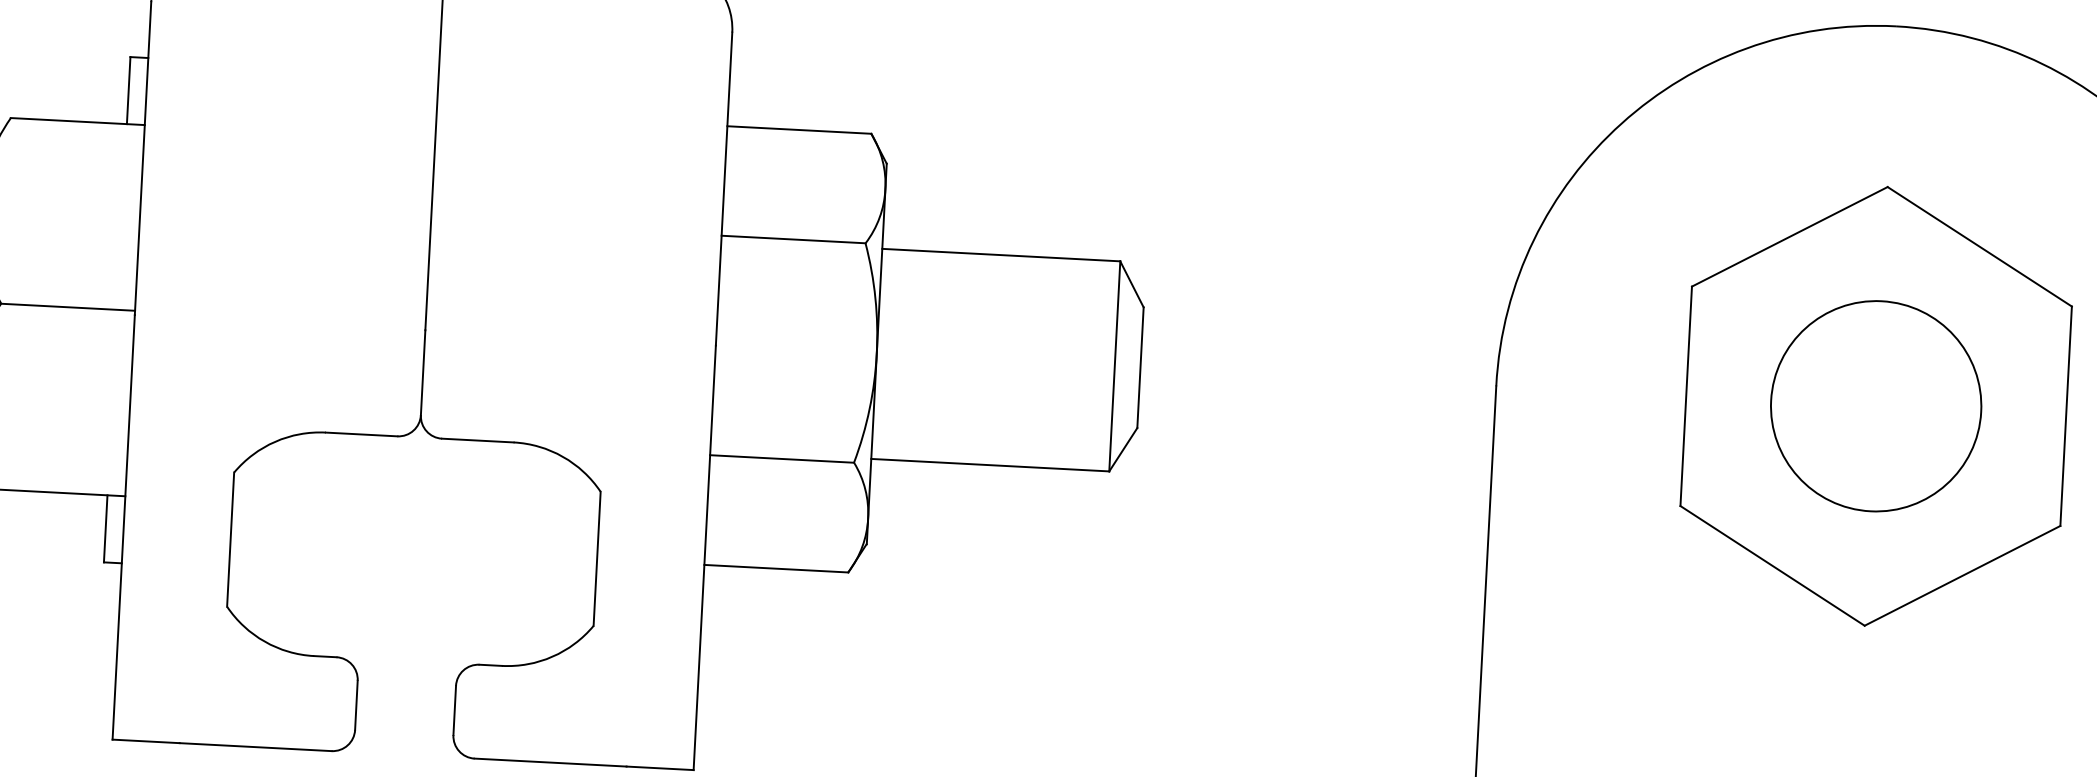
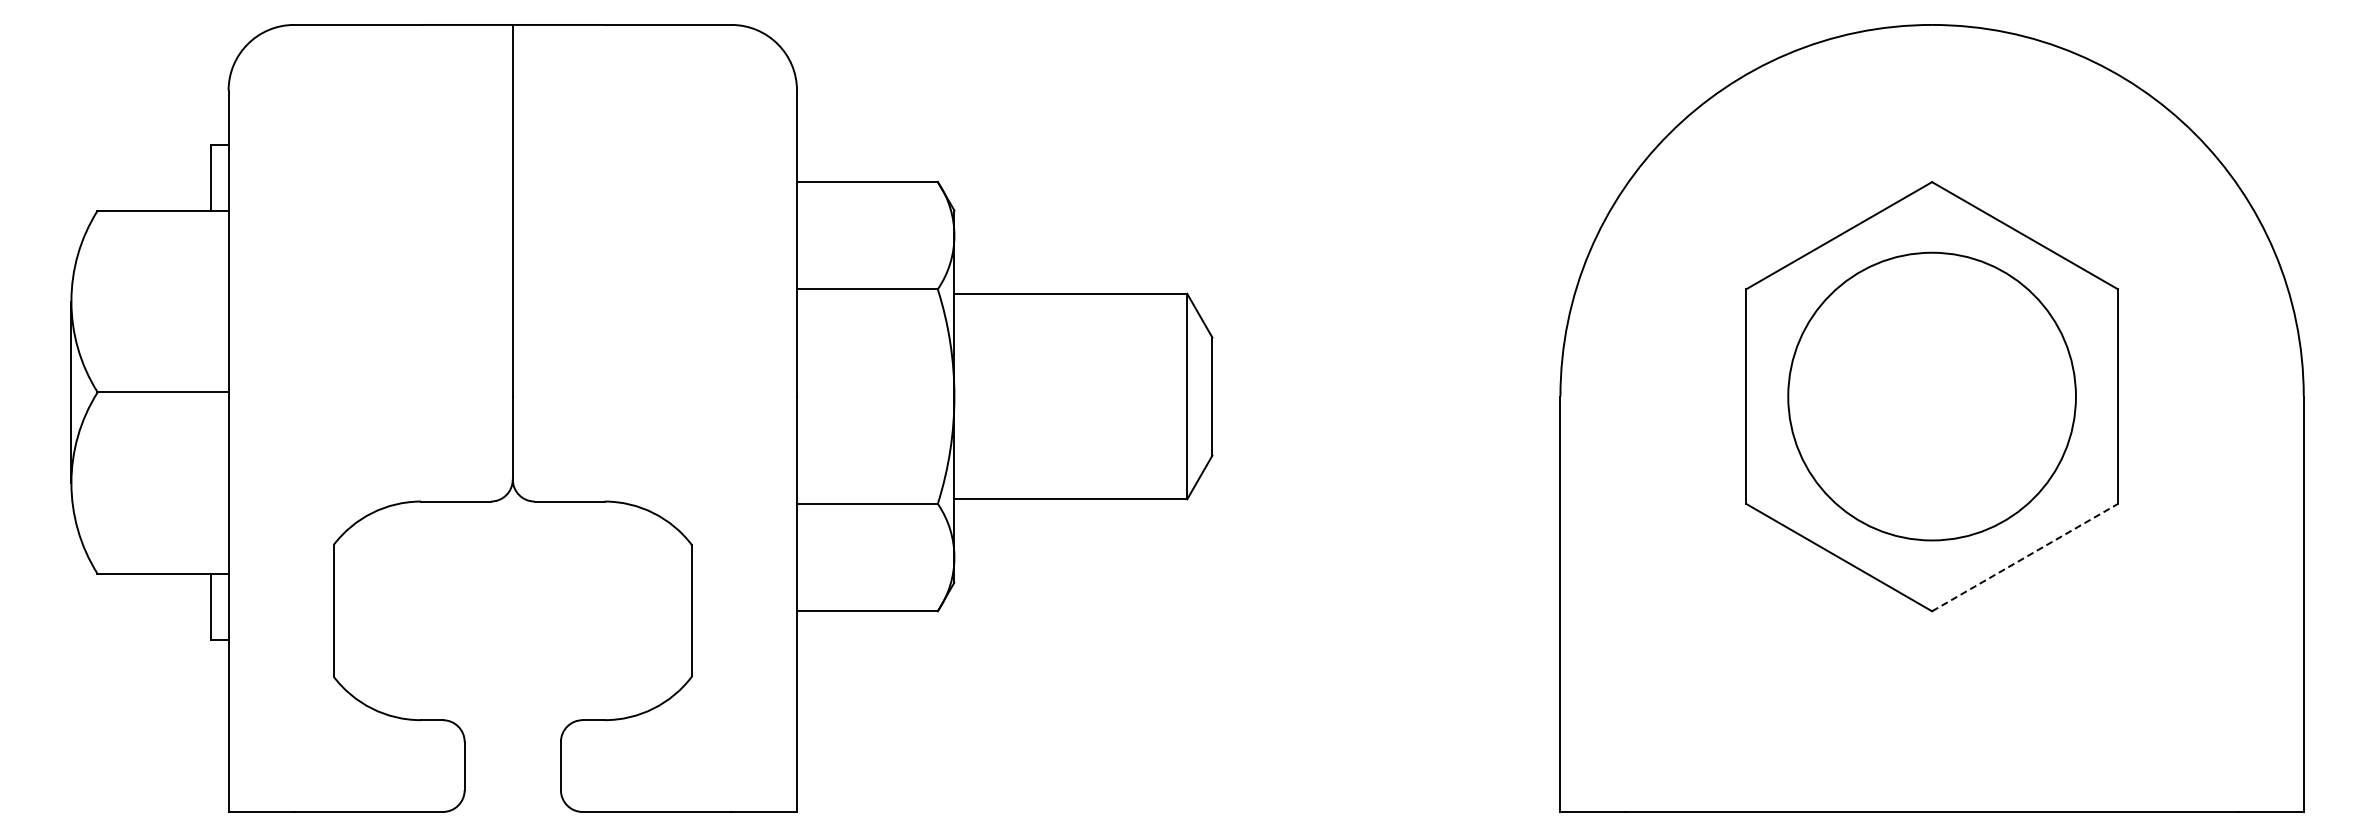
circle: (1875, 406) -> (1931, 396), size x1.4
line: (1963, 575) -> (2025, 557), solid -> dashed

